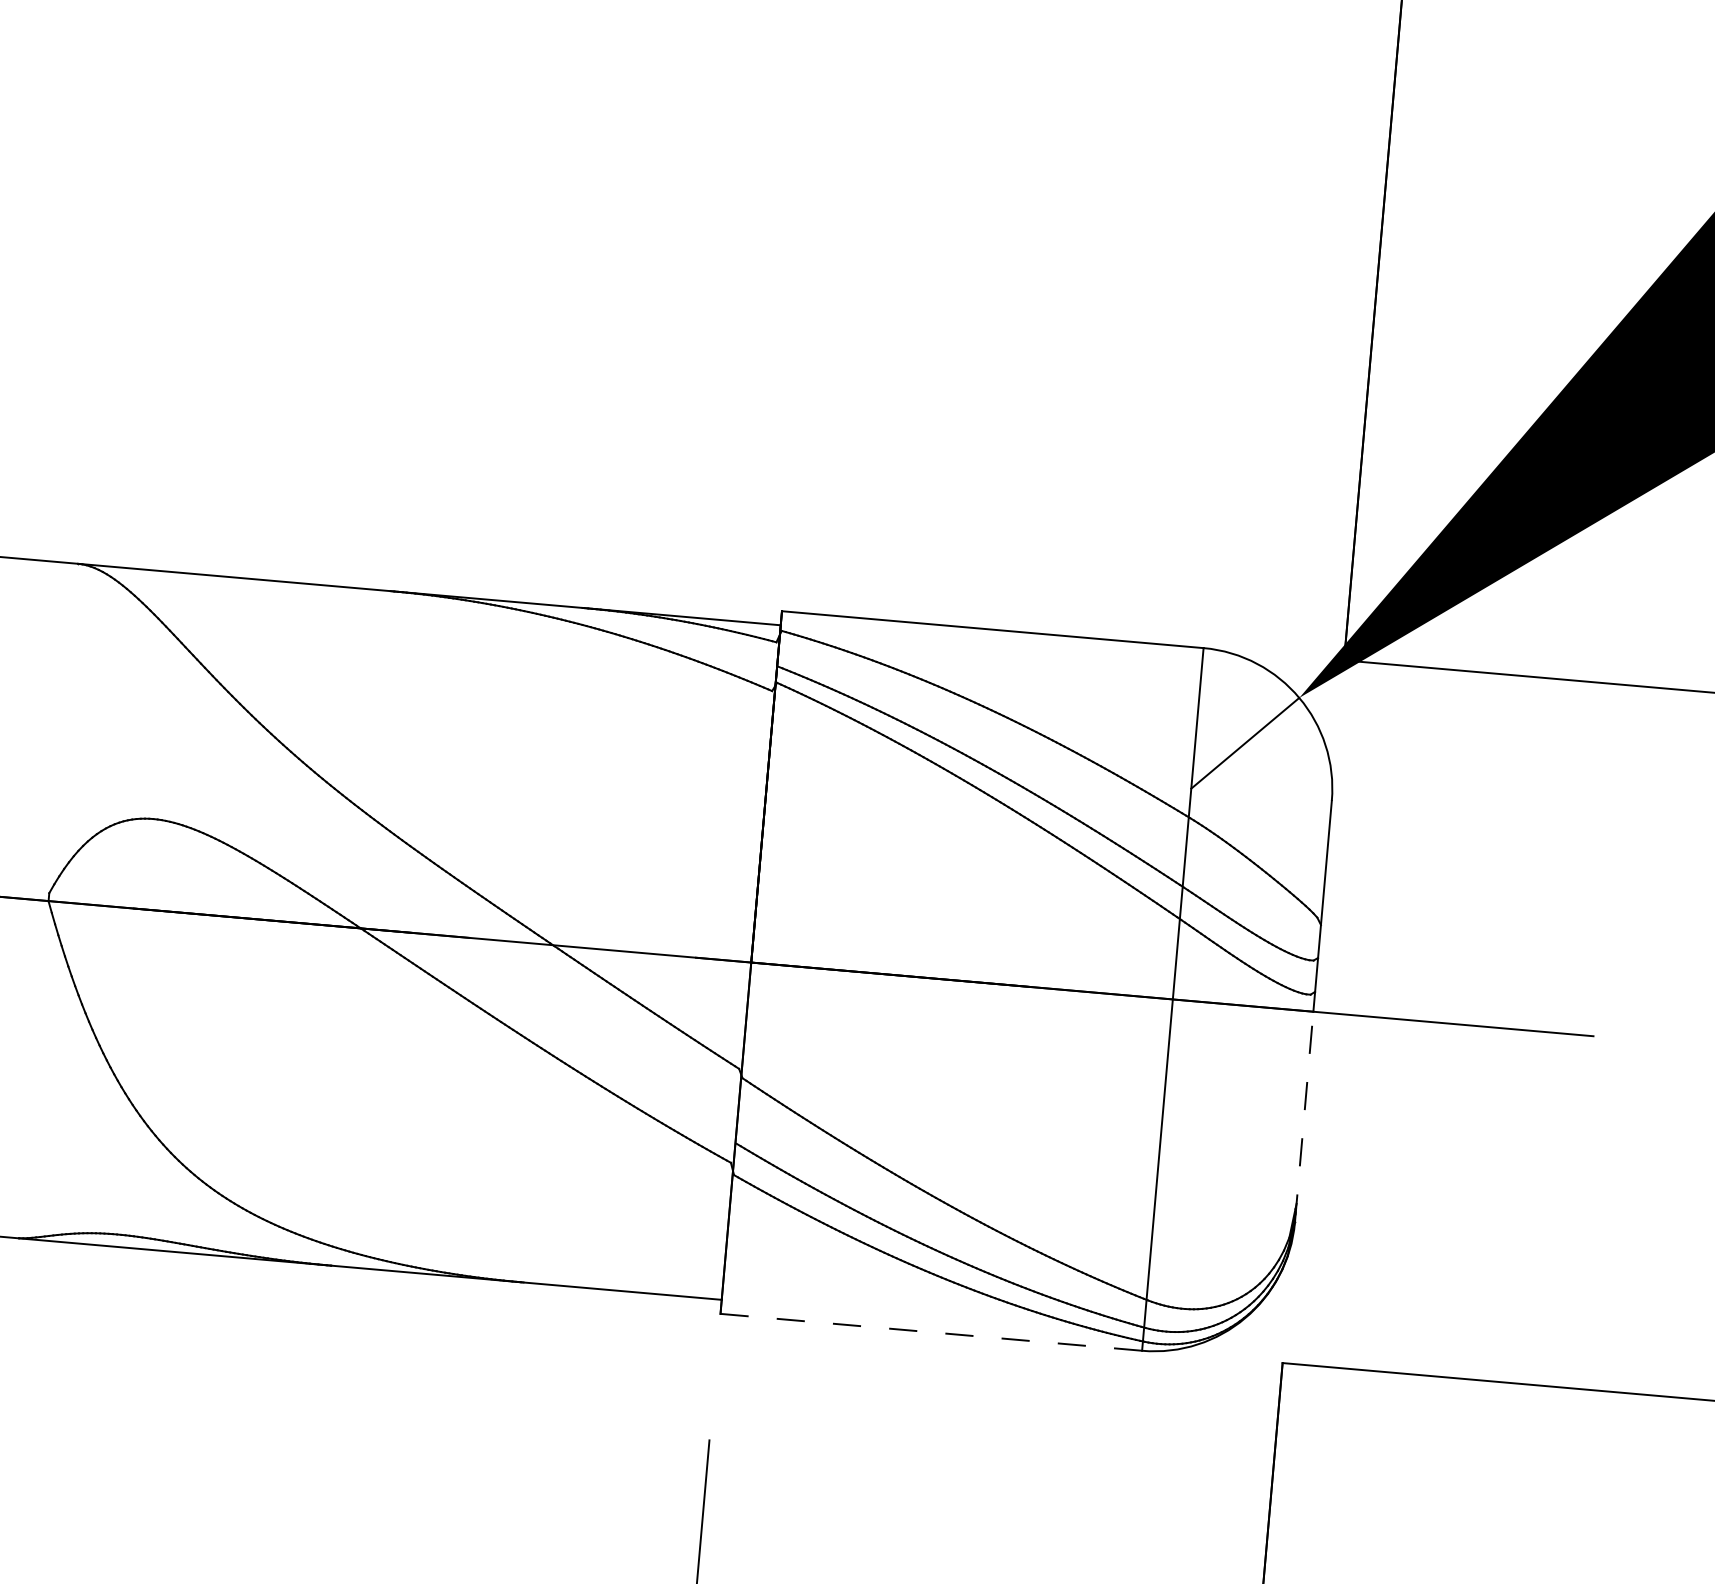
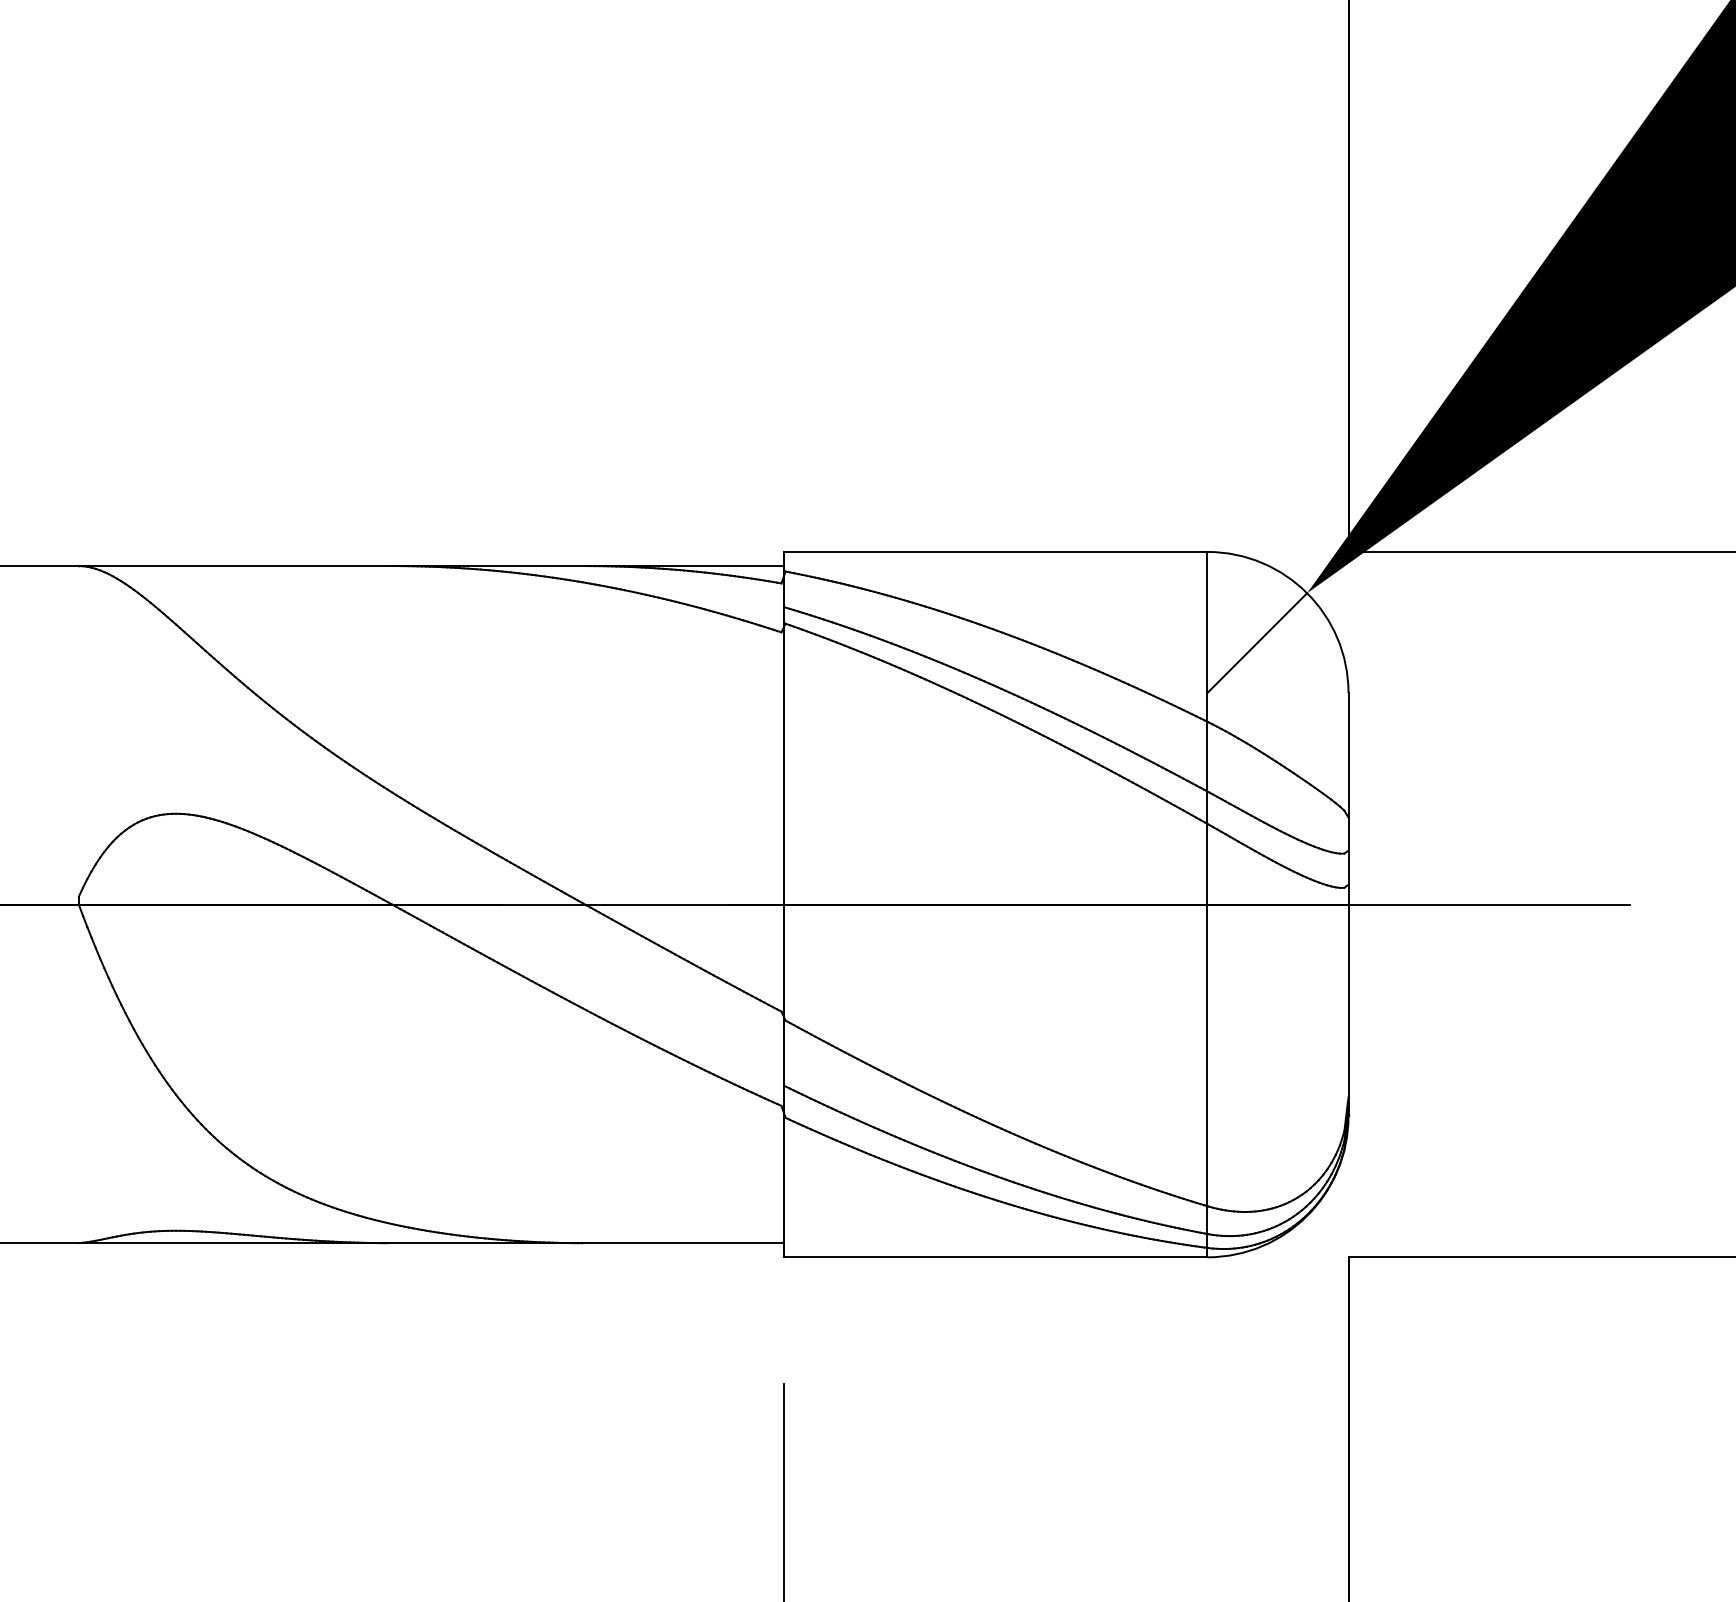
line: (1304, 1117) -> (1348, 1010), dashed -> solid
line: (930, 1332) -> (995, 1257), dashed -> solid

